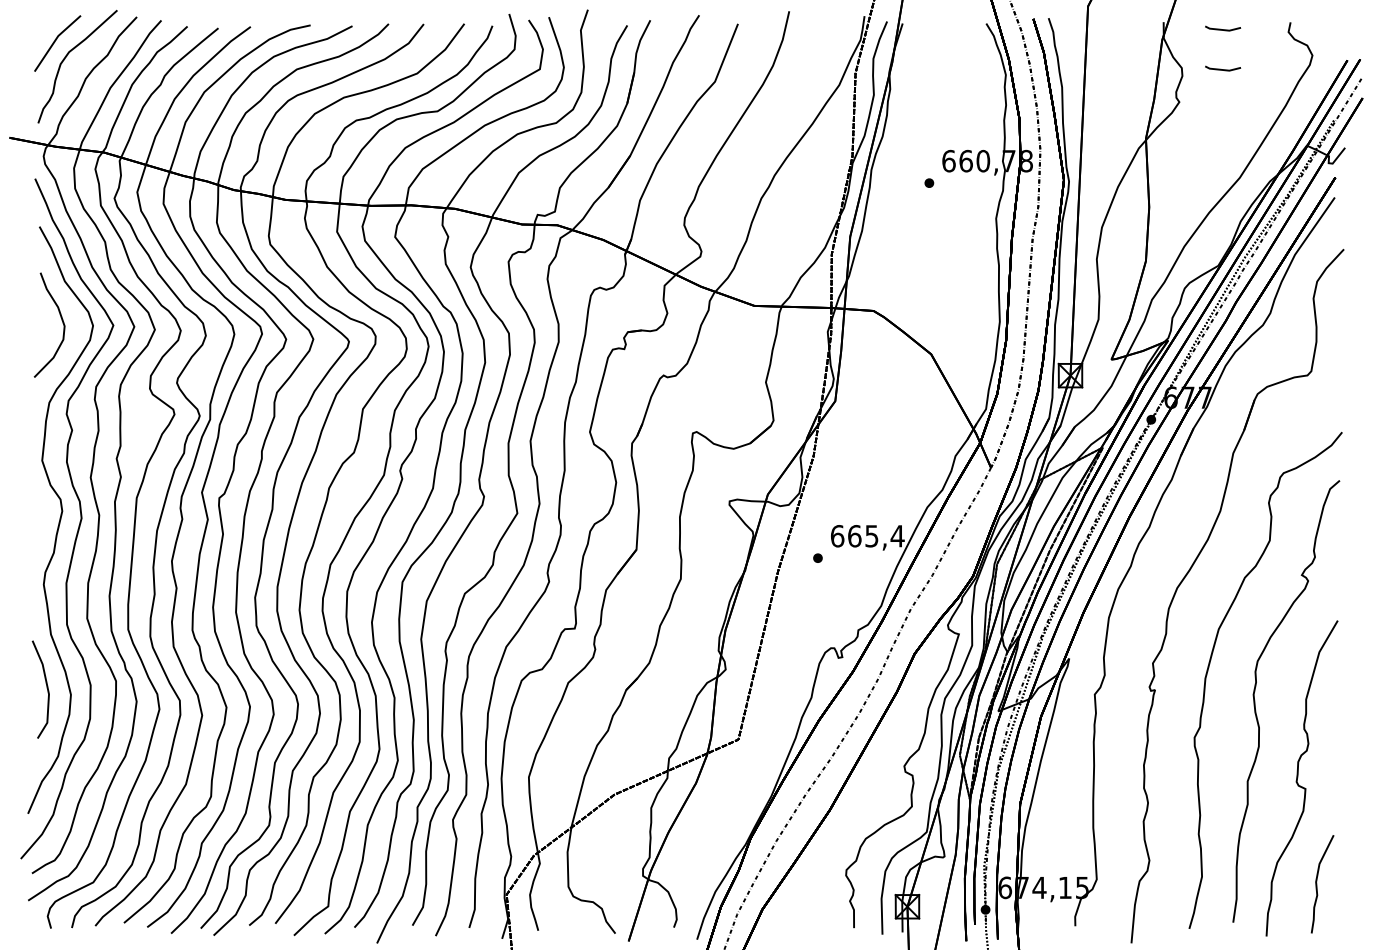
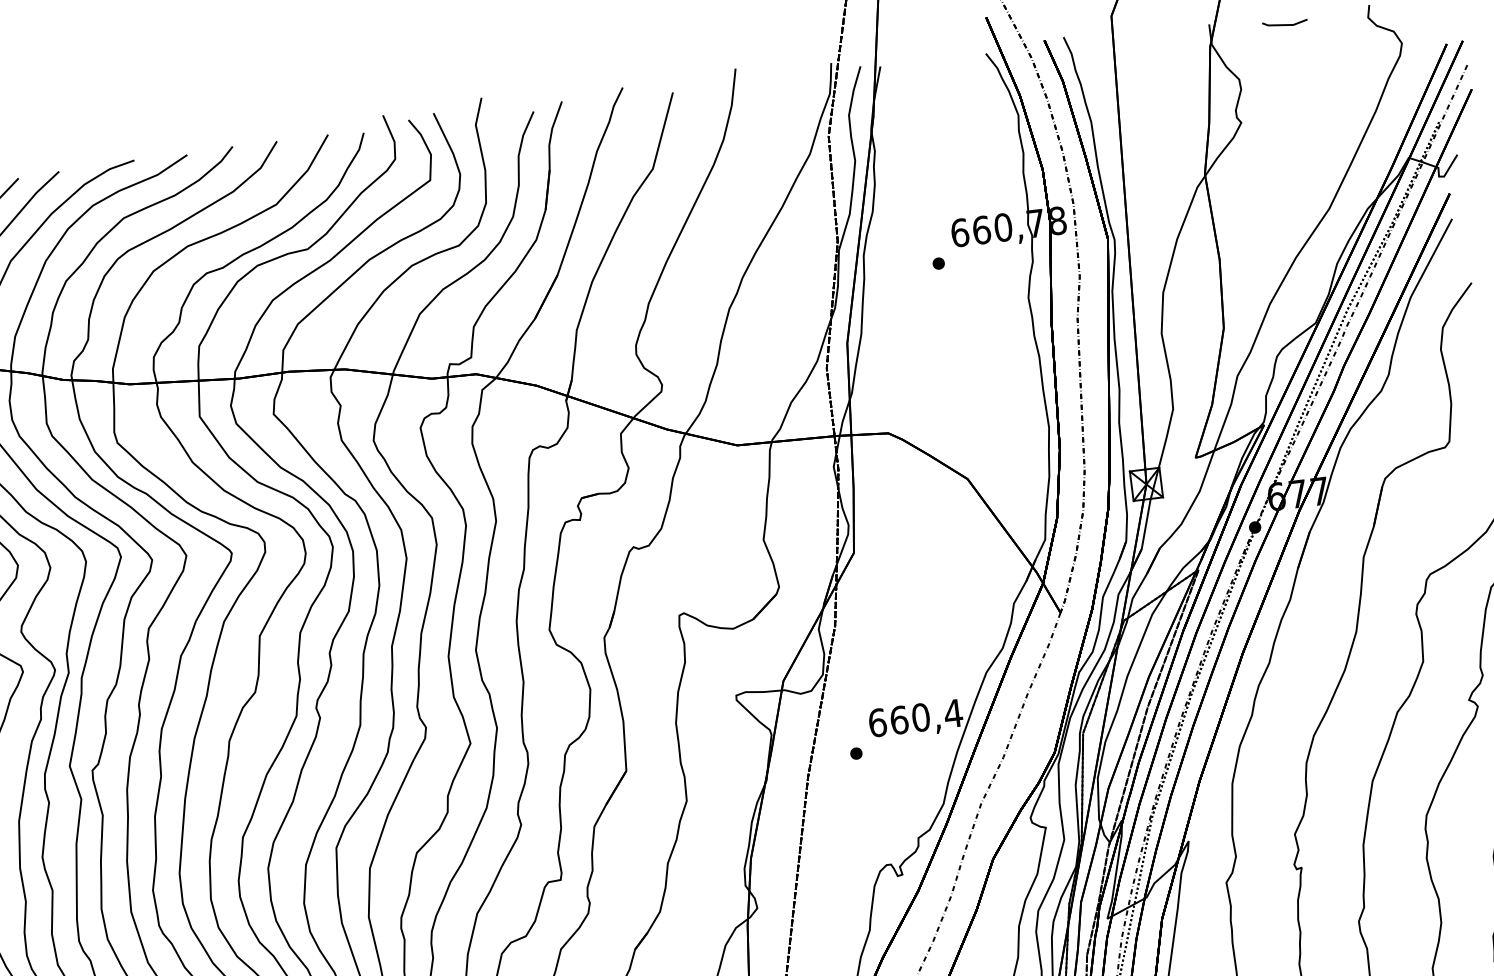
line: (1223, 69) -> (1291, 74), removed
text: (871, 536) -> (920, 717), 665,4 -> 660,4

